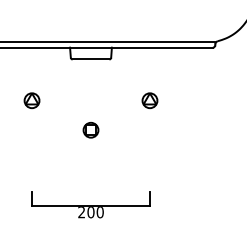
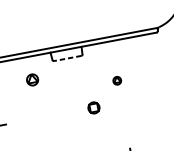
line: (90, 59) -> (67, 58), solid -> dashed
part: (31, 100) -> (32, 79), moved
part: (149, 100) -> (116, 80), size x0.7
part: (90, 130) -> (93, 108), moved

